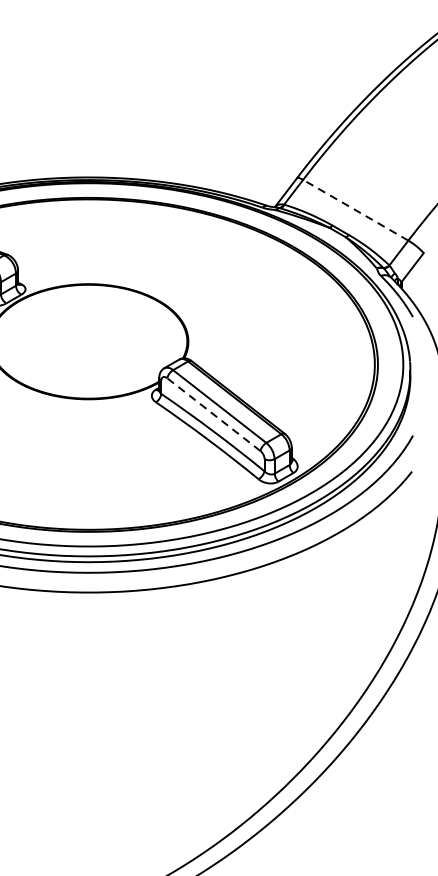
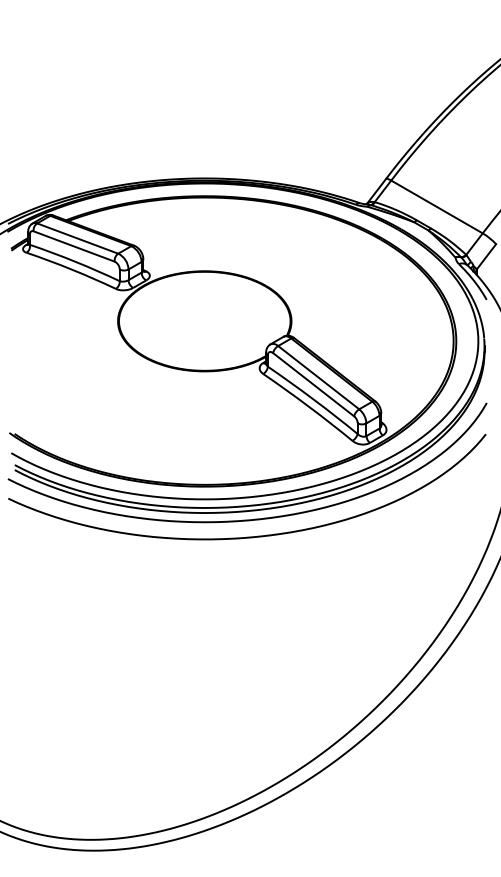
line: (356, 209) -> (437, 206), dashed -> solid
line: (213, 414) -> (313, 384), dashed -> solid

